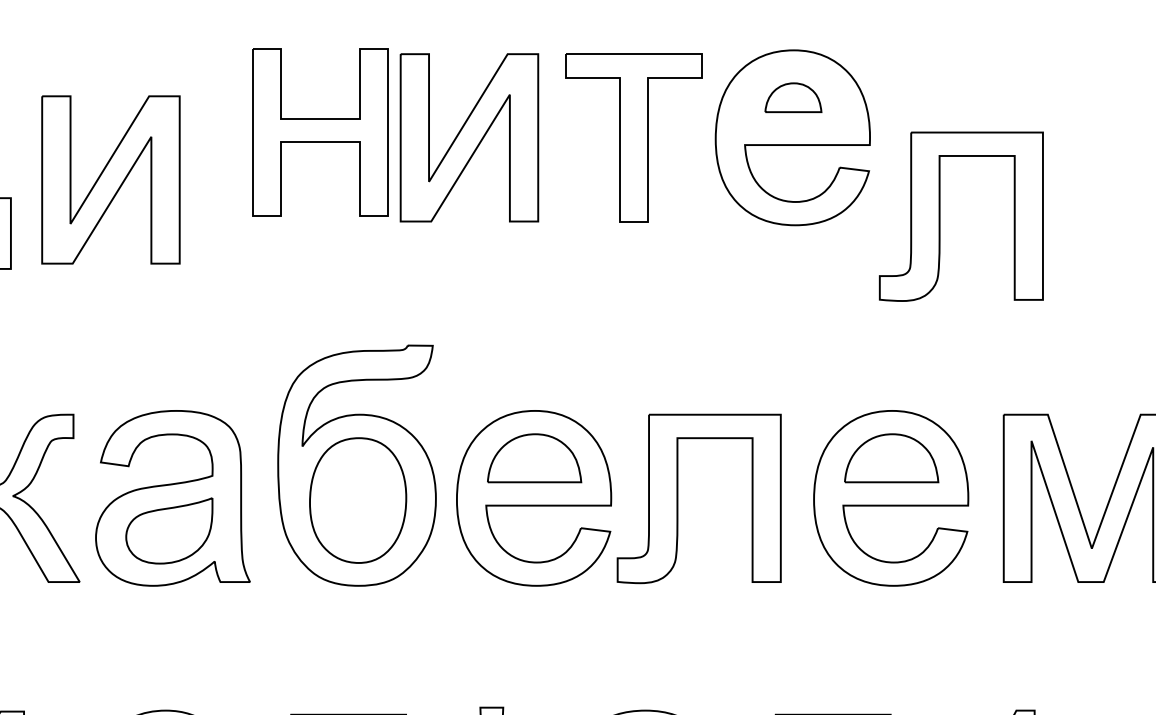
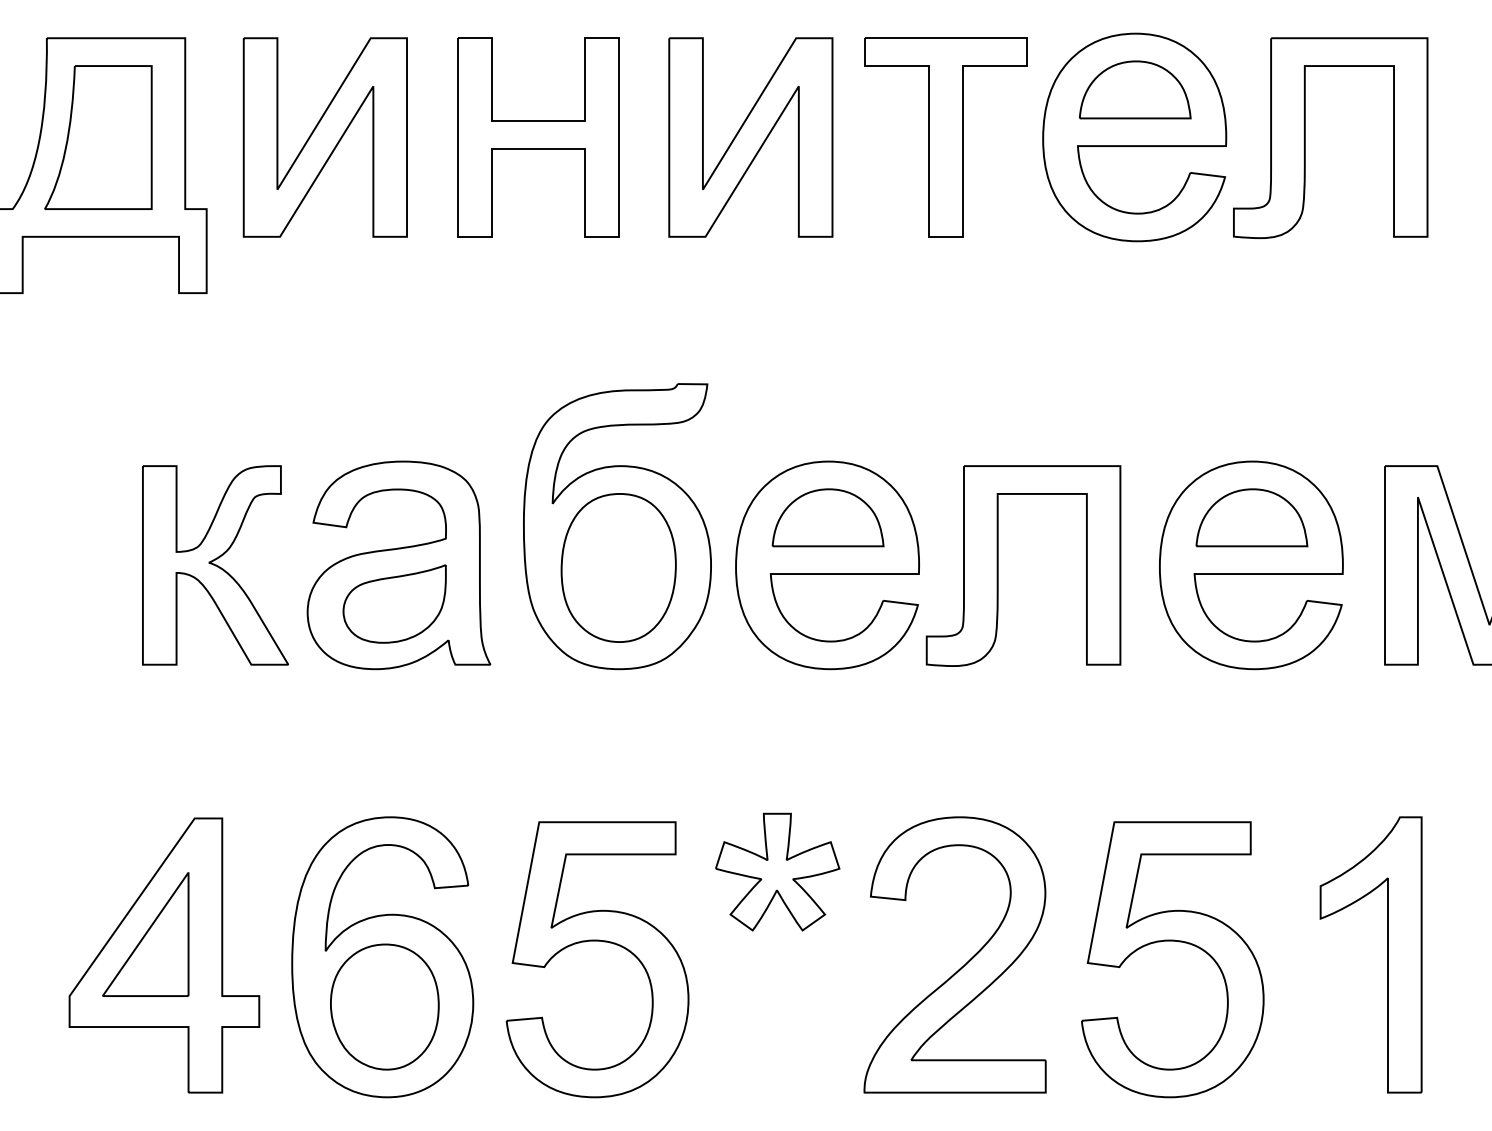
part: (793, 97) -> (1135, 89), size x1.67
part: (320, 132) -> (538, 137), moved
part: (110, 179) -> (324, 137), moved
part: (940, 216) -> (1305, 137), moved

